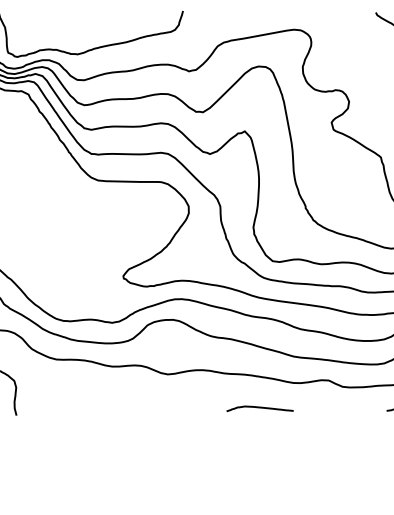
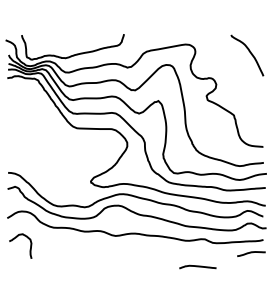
curve: (259, 407) -> (197, 266), moved

